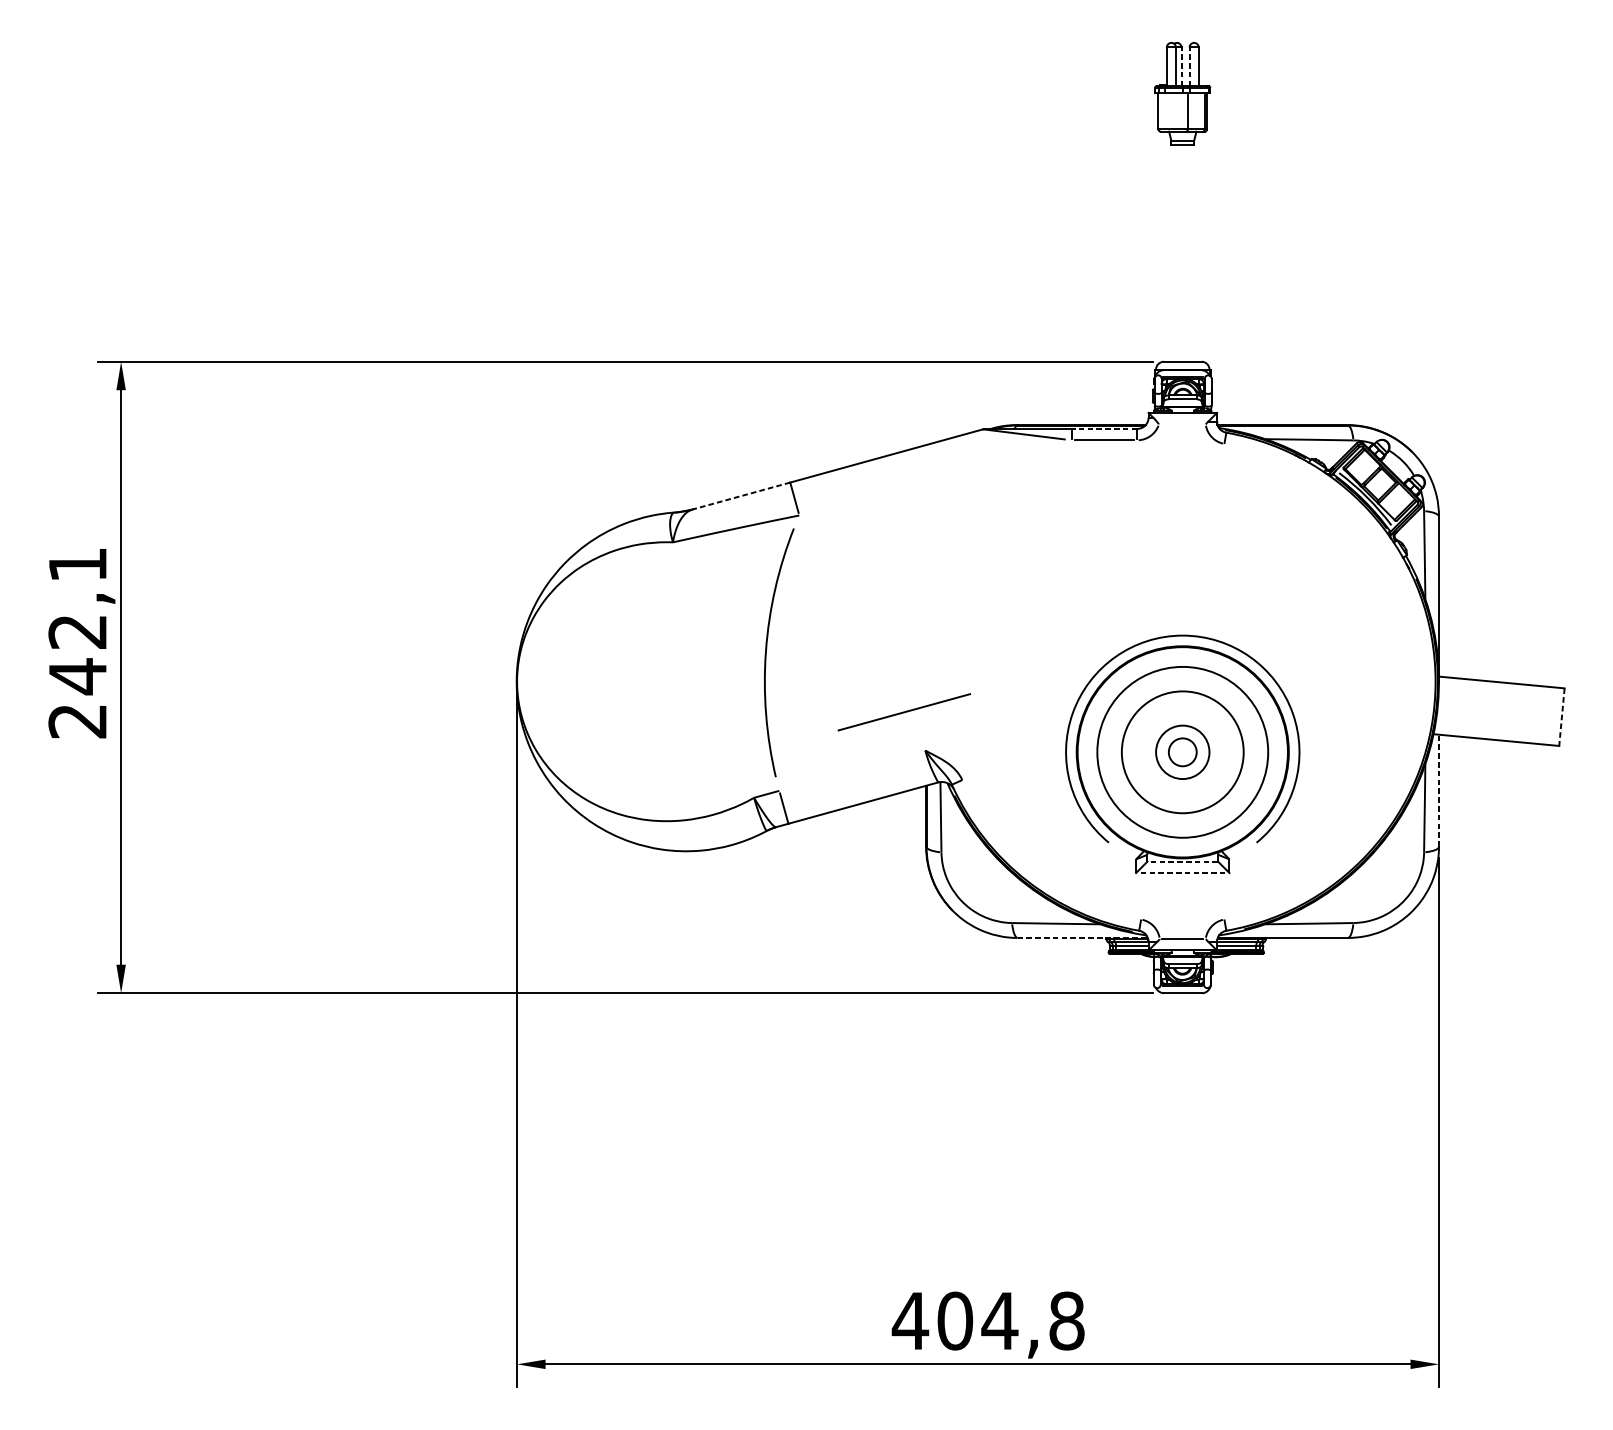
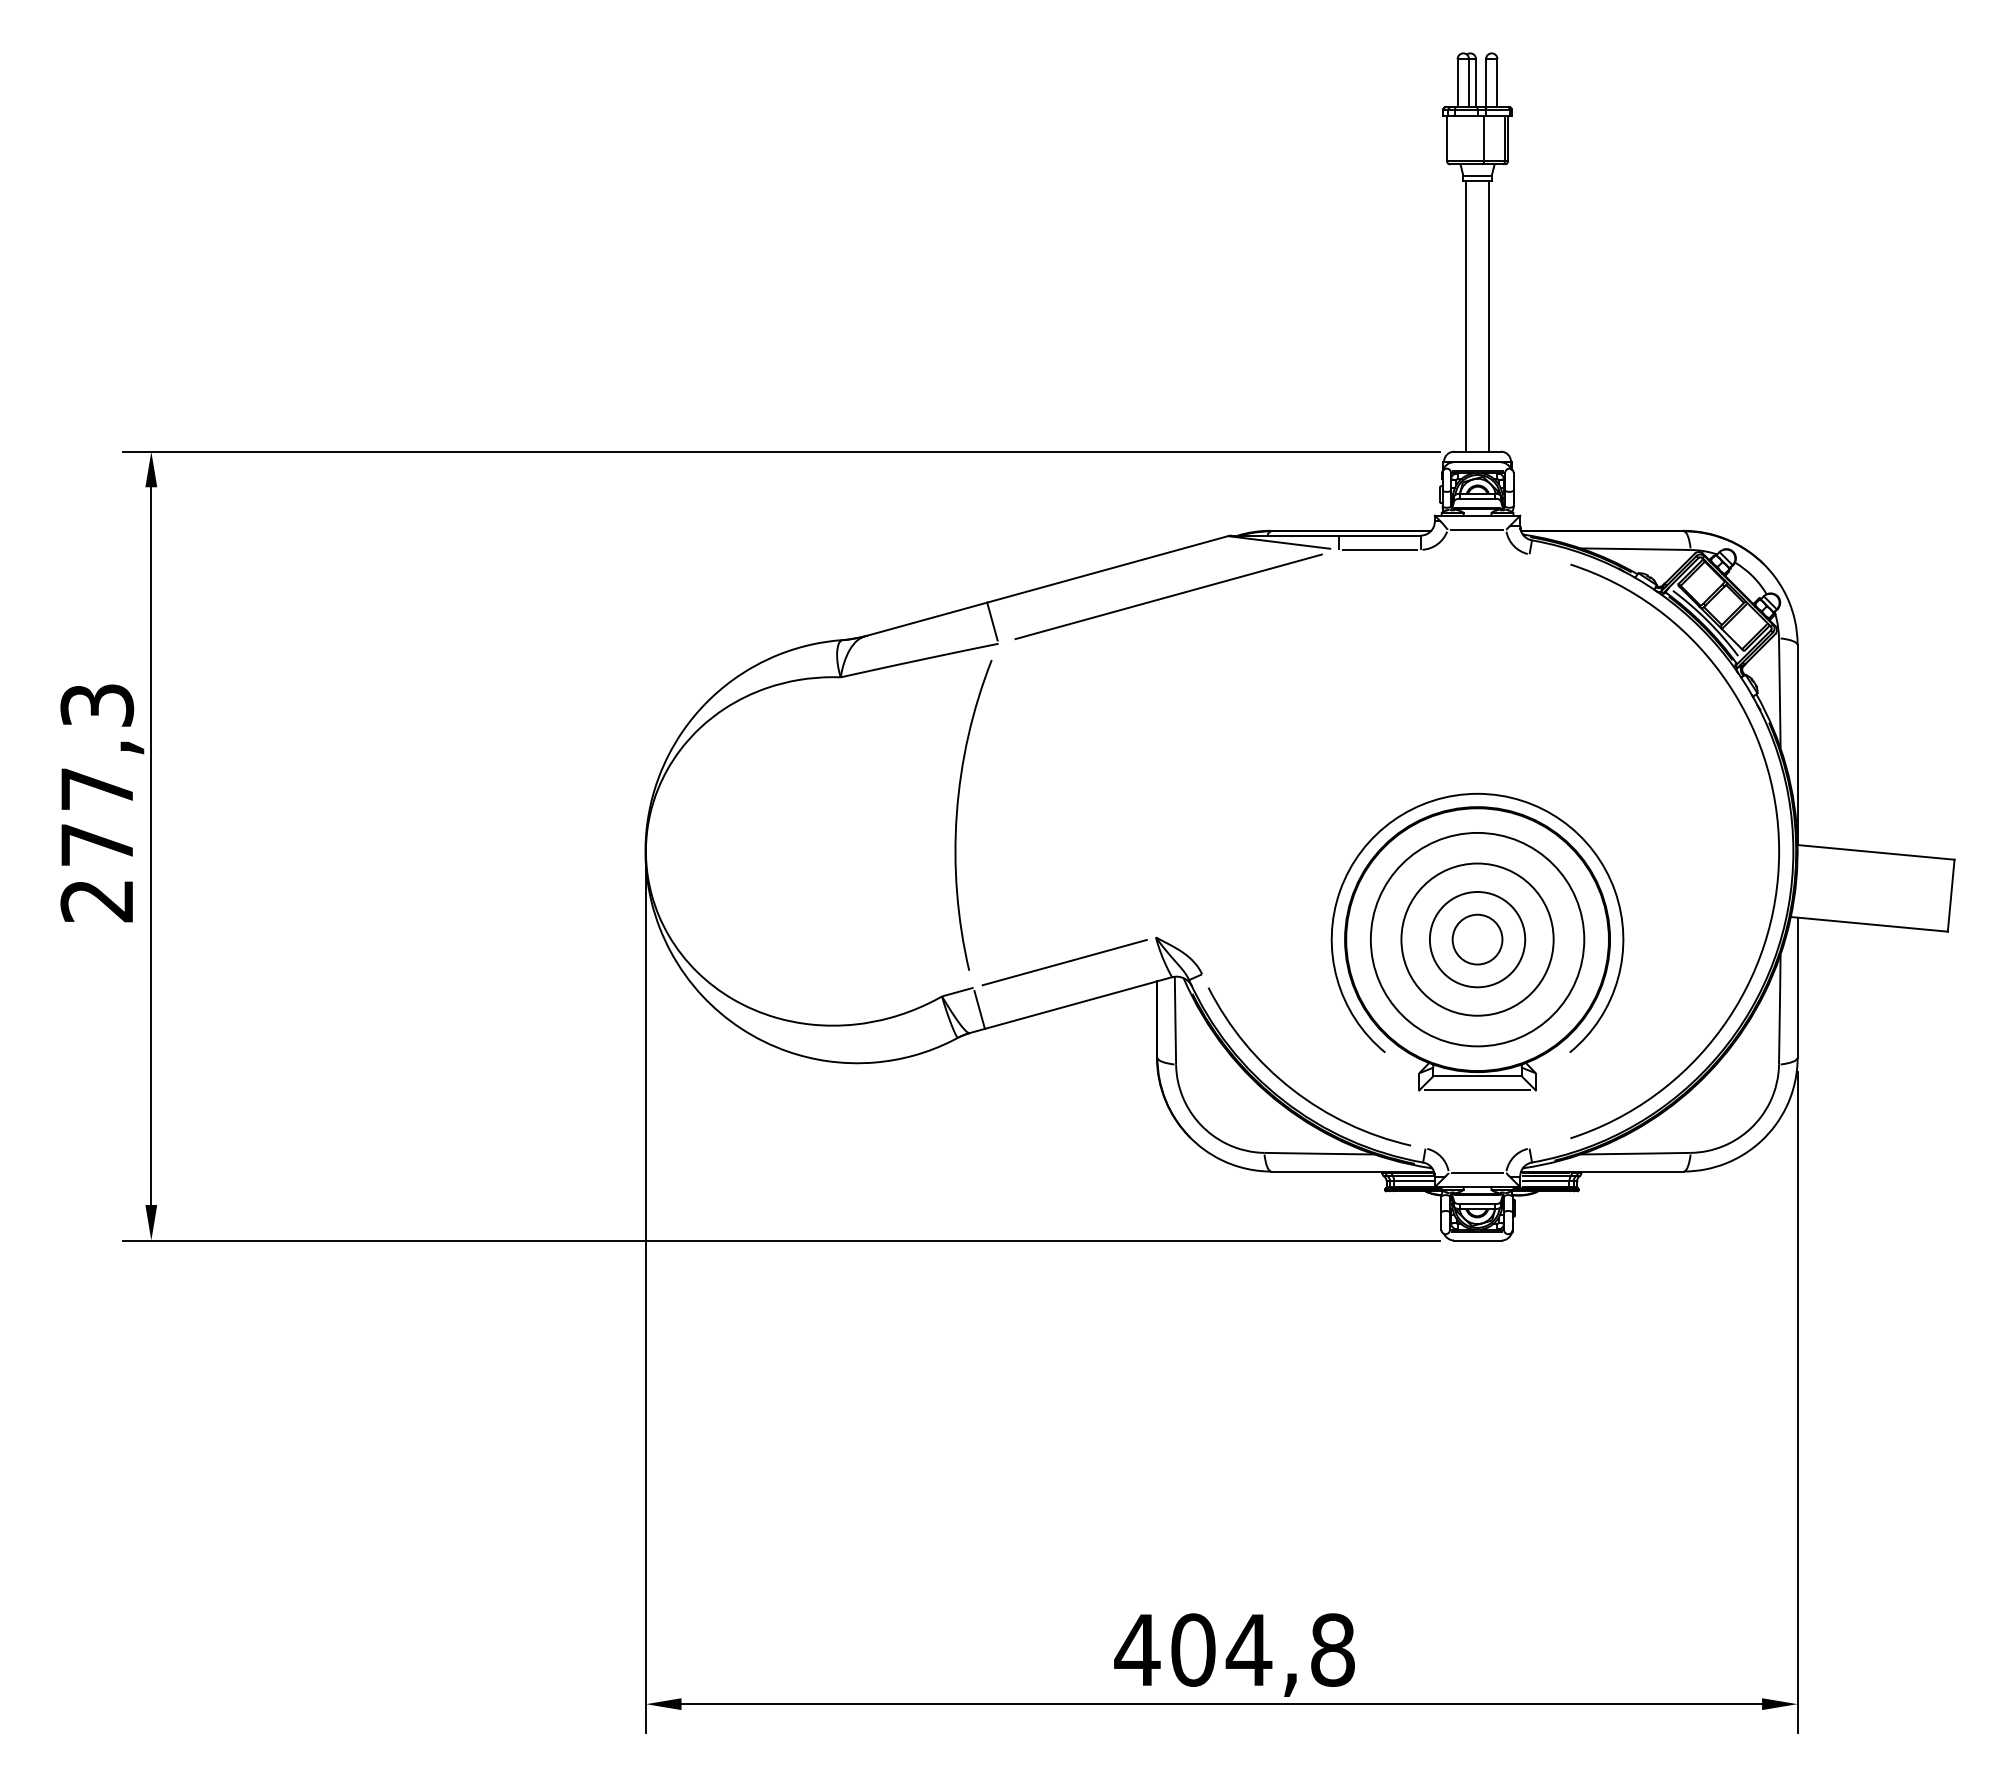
line: (1181, 66) -> (1475, 82), dashed -> solid
line: (1189, 66) -> (1486, 82), dashed -> solid
line: (1173, 253) -> (1466, 316), added
line: (1191, 253) -> (1488, 316), added
line: (1181, 424) -> (1476, 529), added
line: (1104, 428) -> (1379, 535), dashed -> solid
line: (935, 477) -> (1168, 596), added
line: (740, 496) -> (925, 619), dashed -> solid
text: (78, 621) -> (97, 776), 242,1 -> 277,3
arc: (1422, 671) -> (1777, 838), added
line: (904, 712) -> (1064, 962), moved
line: (1562, 717) -> (1951, 896), dashed -> solid
circle: (1182, 752) -> (1477, 939), size x1.43
circle: (1182, 752) -> (1477, 939), size x1.43
line: (1438, 790) -> (1797, 987), dashed -> solid
line: (1182, 861) -> (1477, 1076), dashed -> solid
arc: (1036, 872) -> (1294, 1089), added
line: (1183, 873) -> (1478, 1090), dashed -> solid
line: (1083, 937) -> (1353, 1171), dashed -> solid

